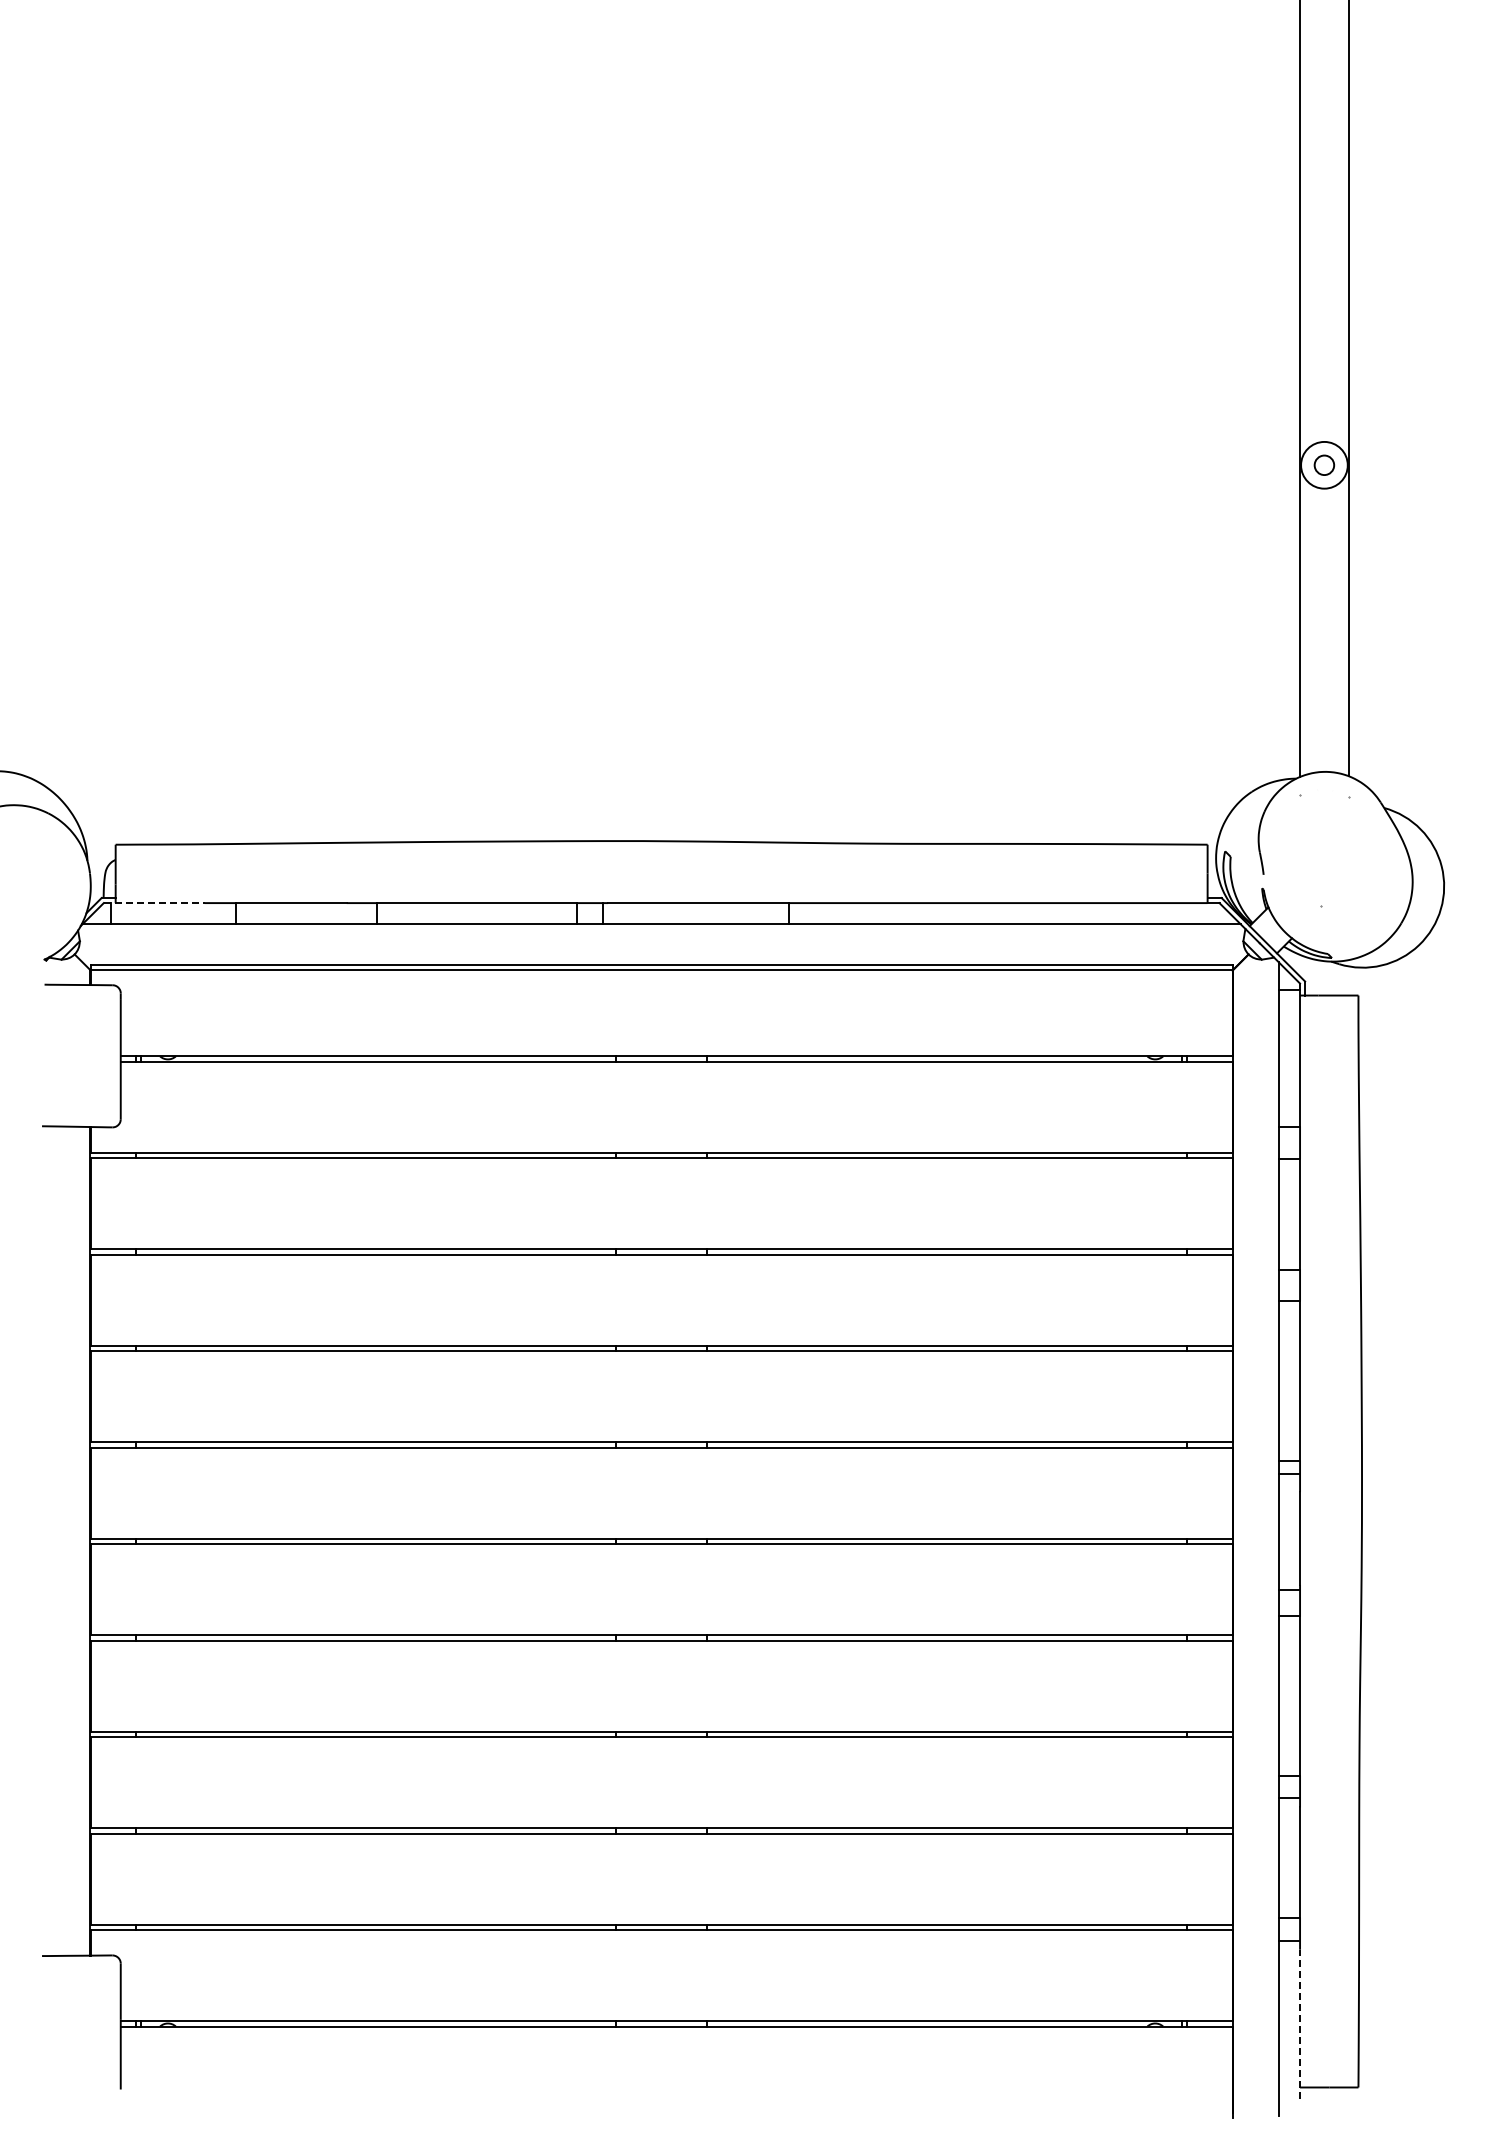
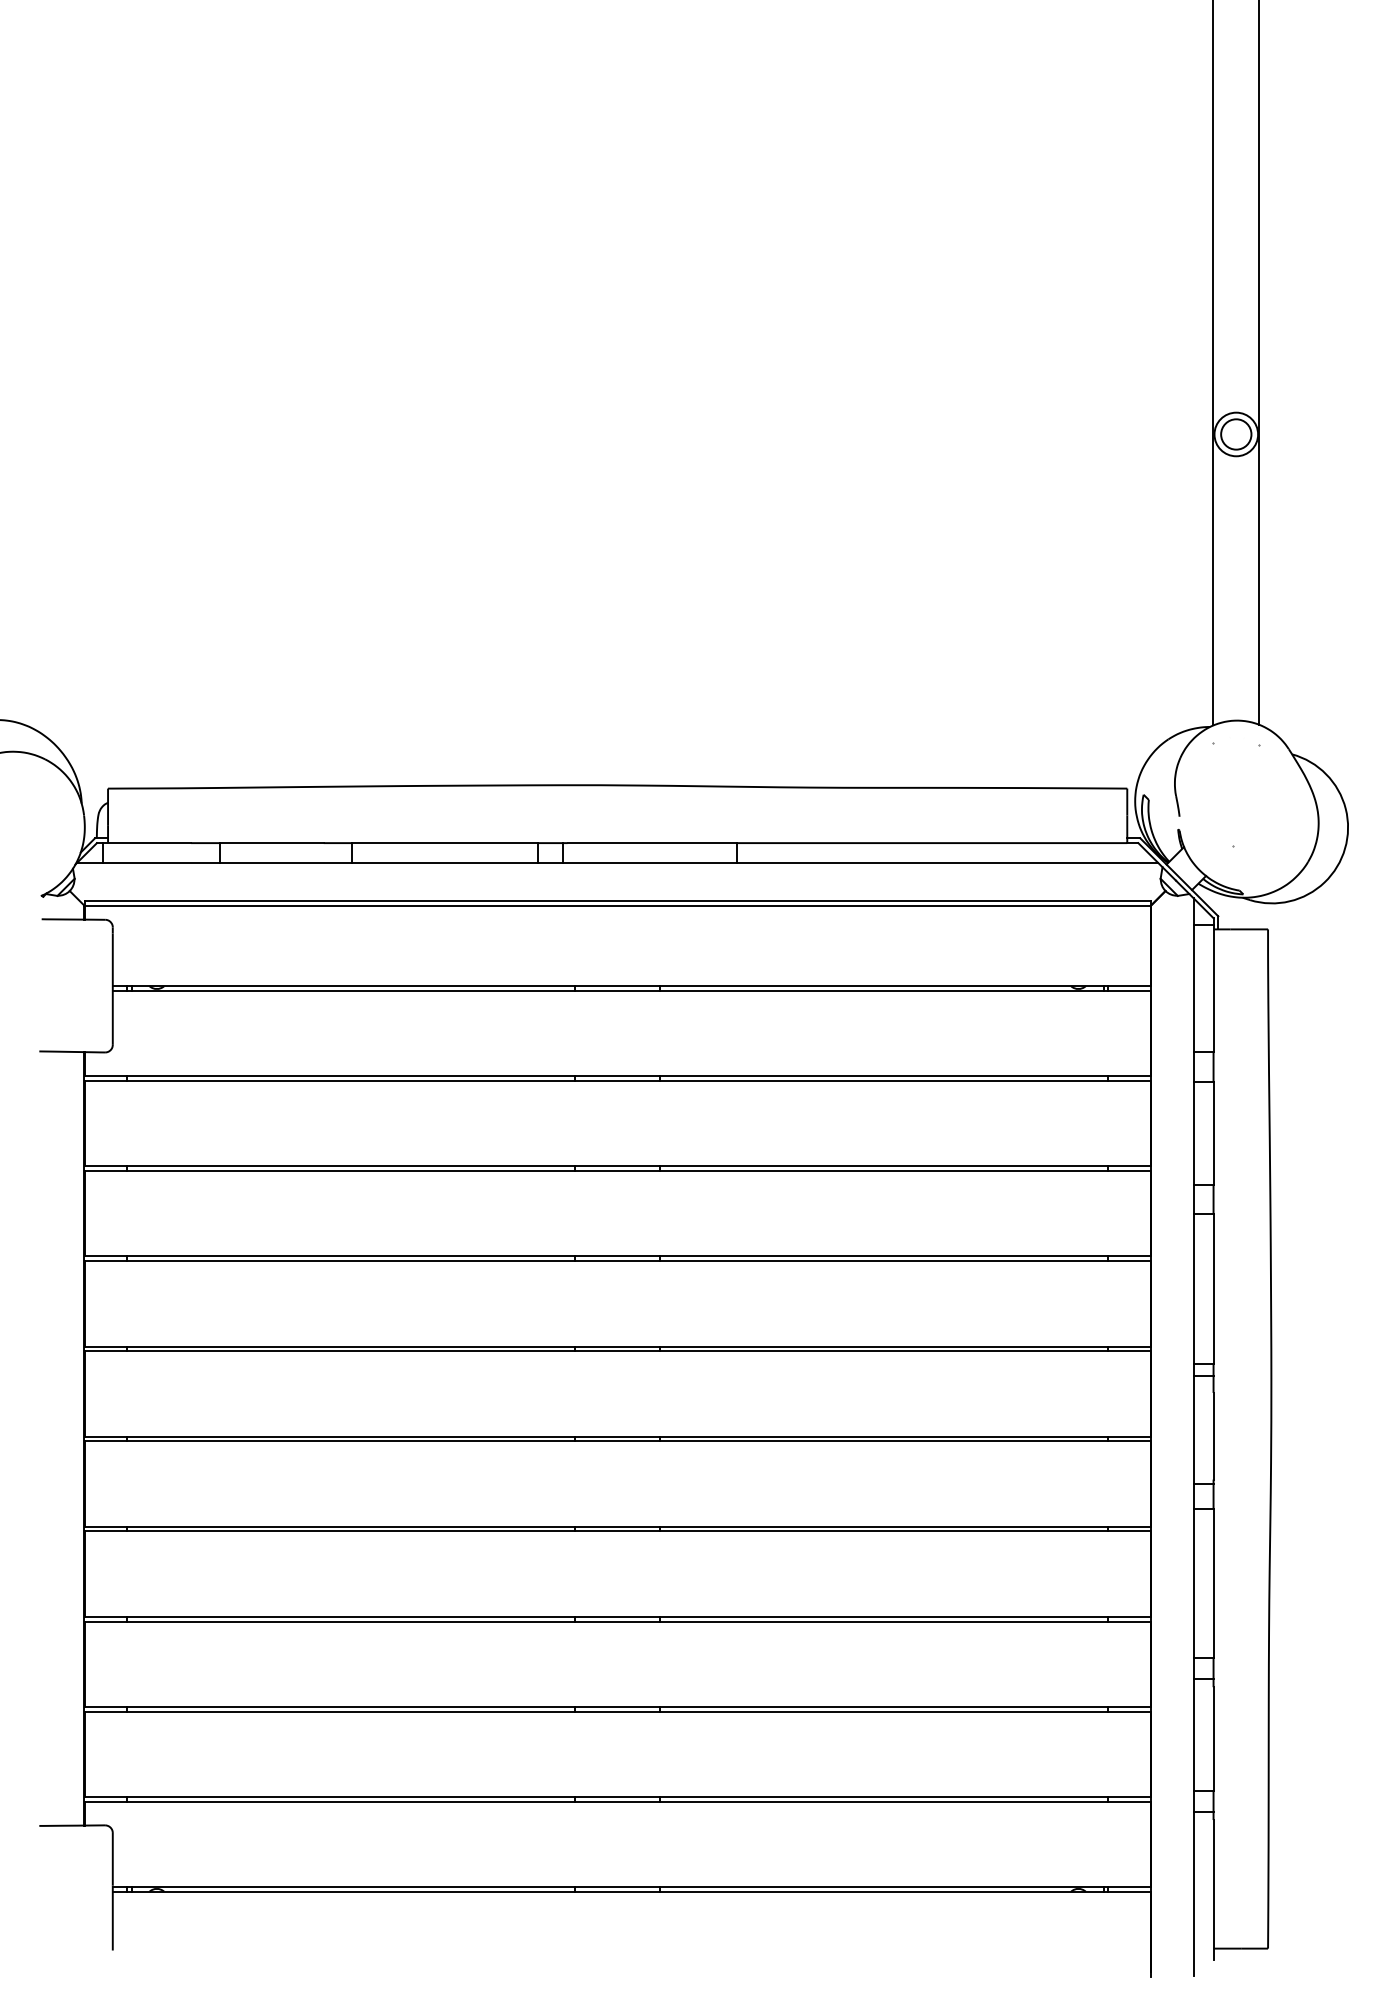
circle: (1324, 465) -> (1236, 434), size x1.67
line: (154, 903) -> (144, 843), dashed -> solid
line: (1300, 2024) -> (1213, 1889), dashed -> solid

